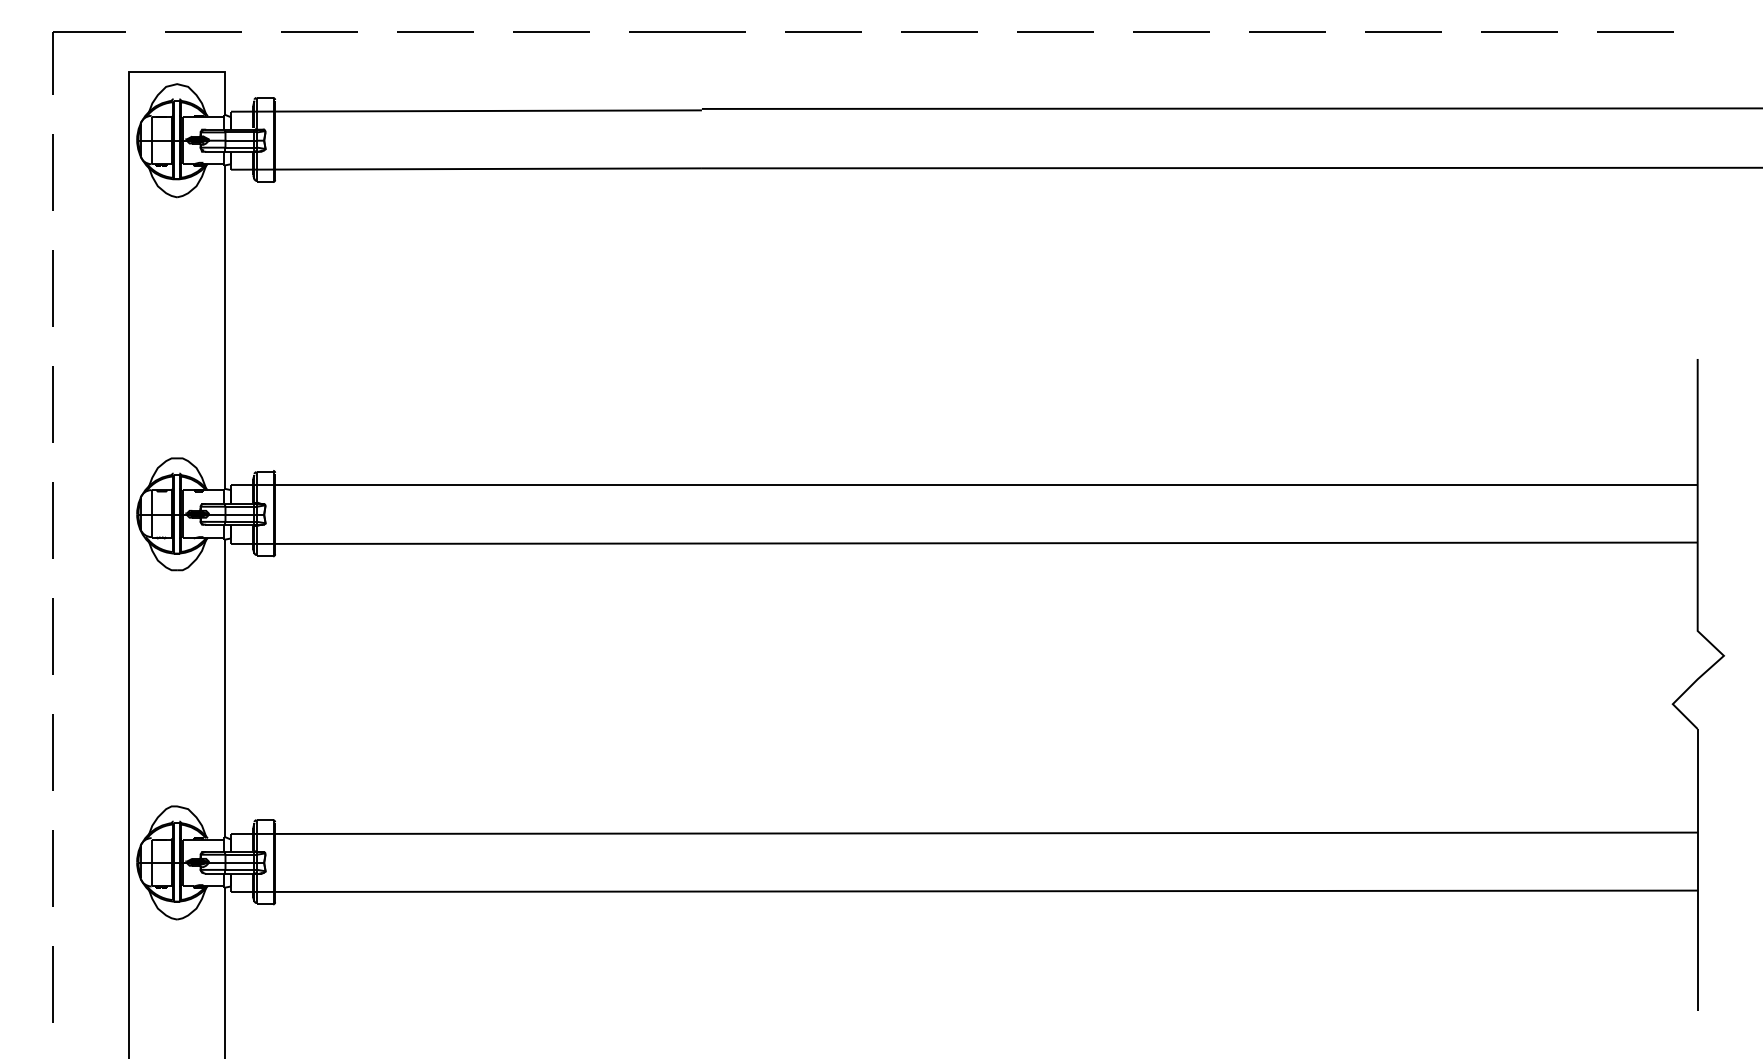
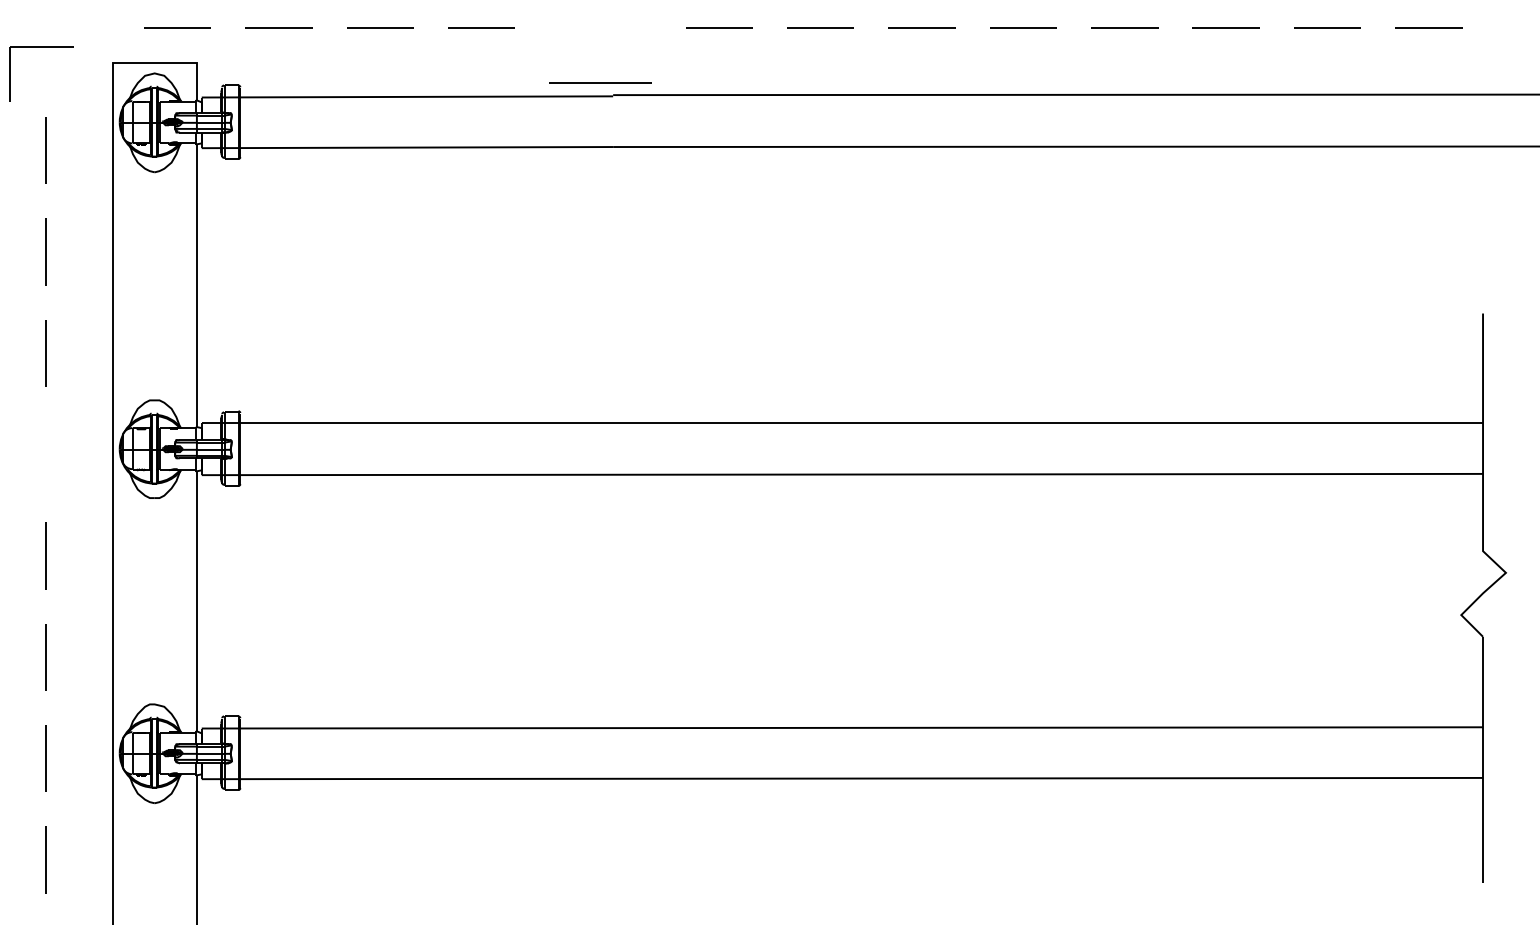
line: (687, 31) -> (600, 82), moved
part: (88, 32) -> (41, 47), moved
line: (52, 520) -> (45, 454), removed

